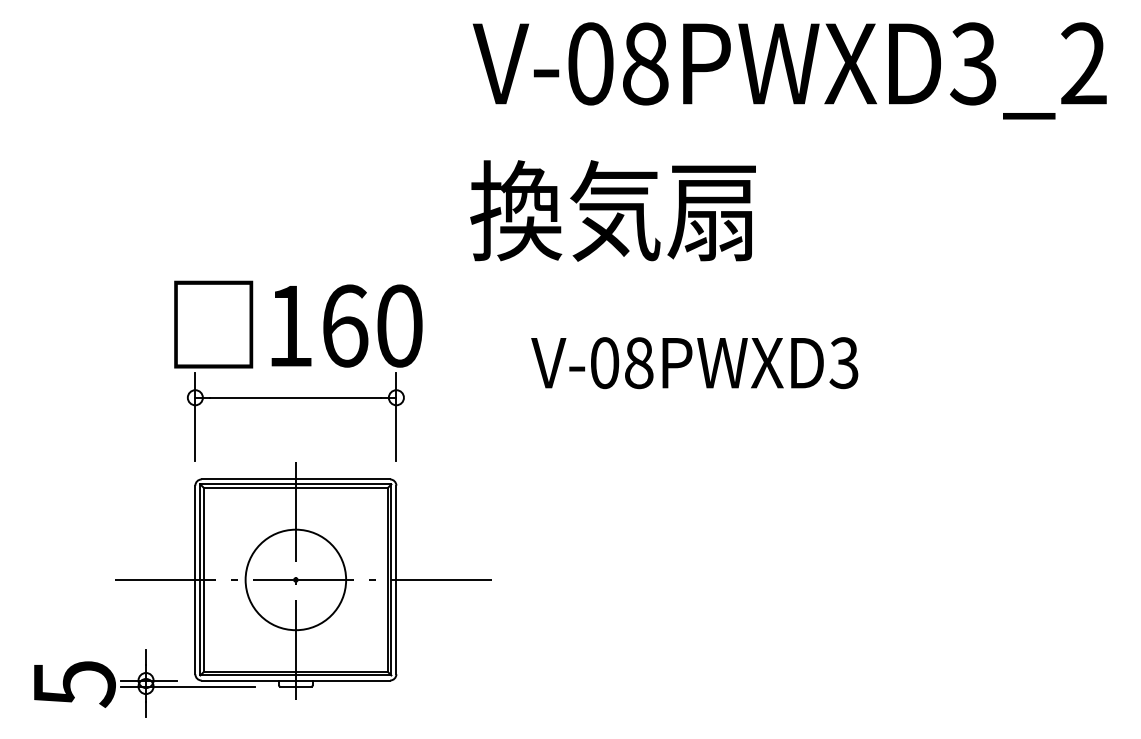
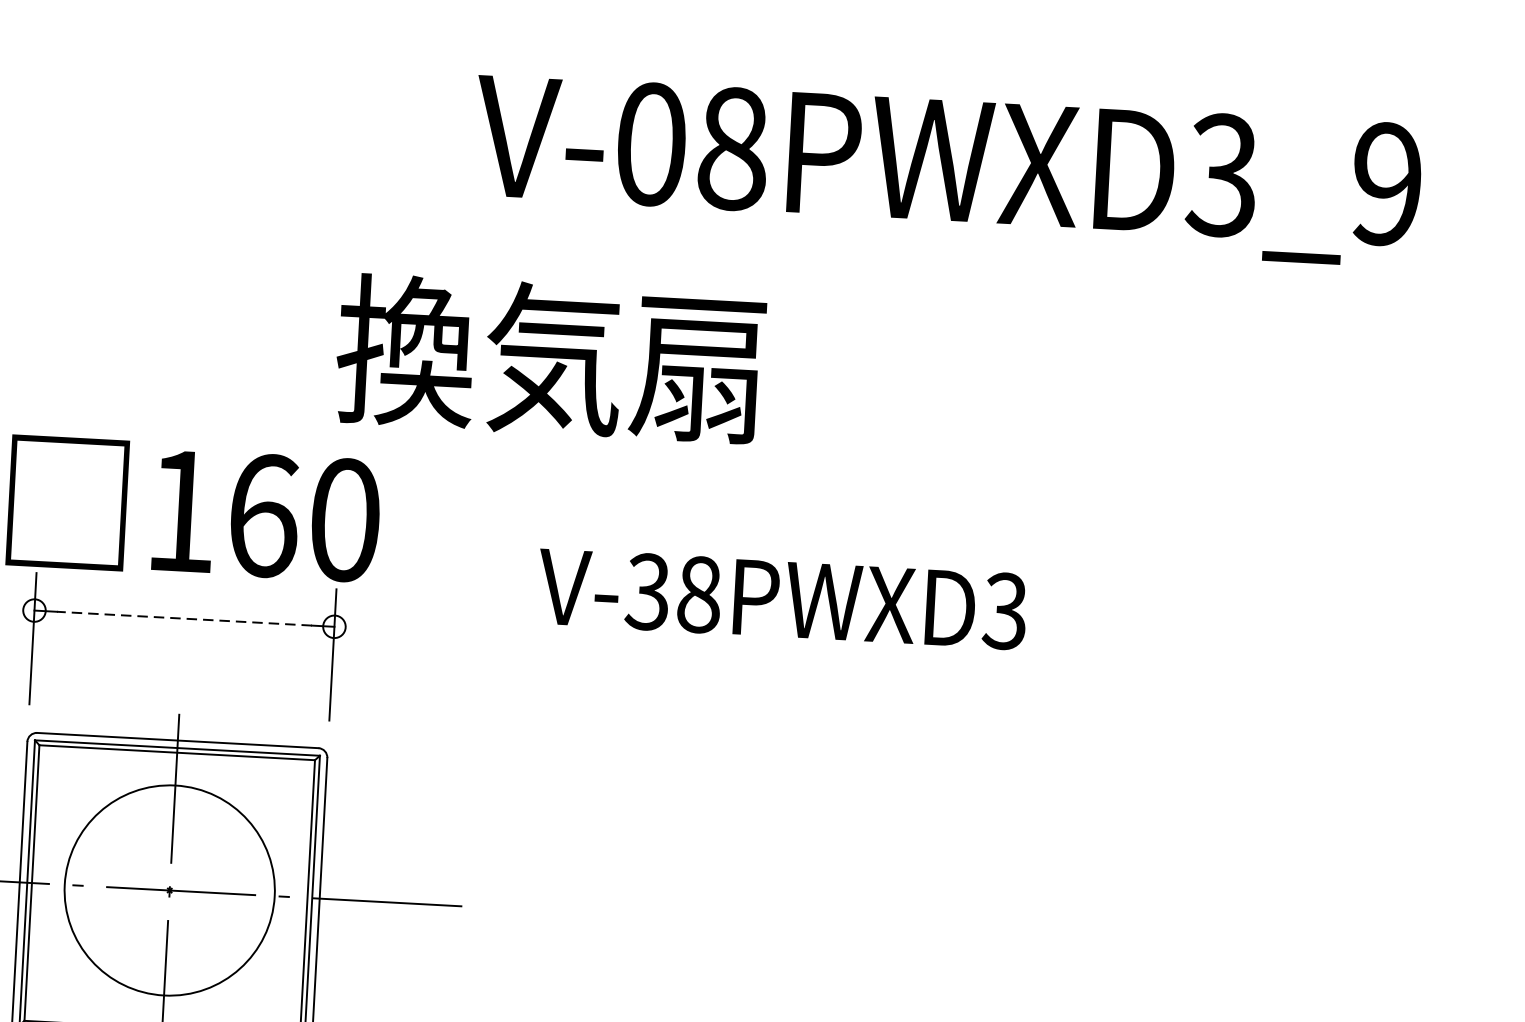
text: (1083, 63) -> (1386, 183), V-08PWXD3_2 -> V-08PWXD3_9
text: (612, 210) -> (549, 358), moved
text: (604, 362) -> (647, 591), V-08PWXD3 -> V-38PWXD3
line: (295, 397) -> (183, 618), solid -> dashed
circle: (295, 579) -> (169, 889), size x1.4

